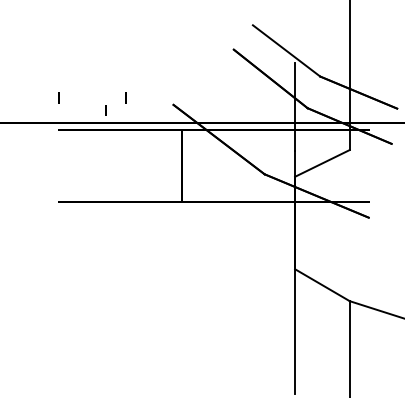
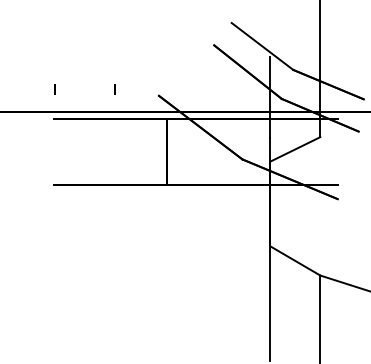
part: (106, 109) -> (97, 100), removed

